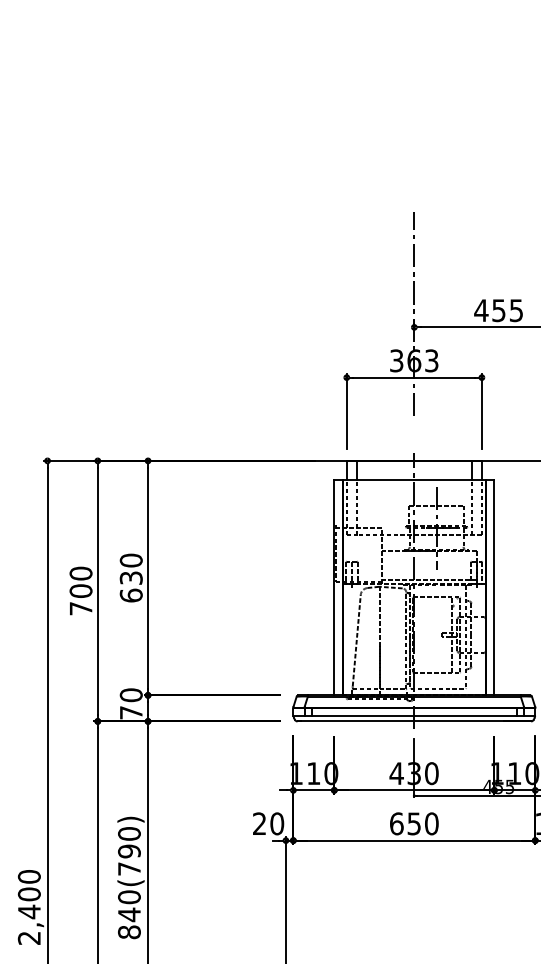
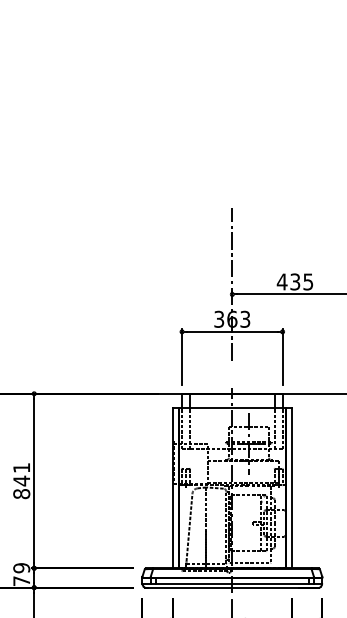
text: (499, 310) -> (295, 281), 455 -> 435
text: (130, 577) -> (21, 480), 630 -> 841
text: (131, 695) -> (21, 568), 70 -> 79

